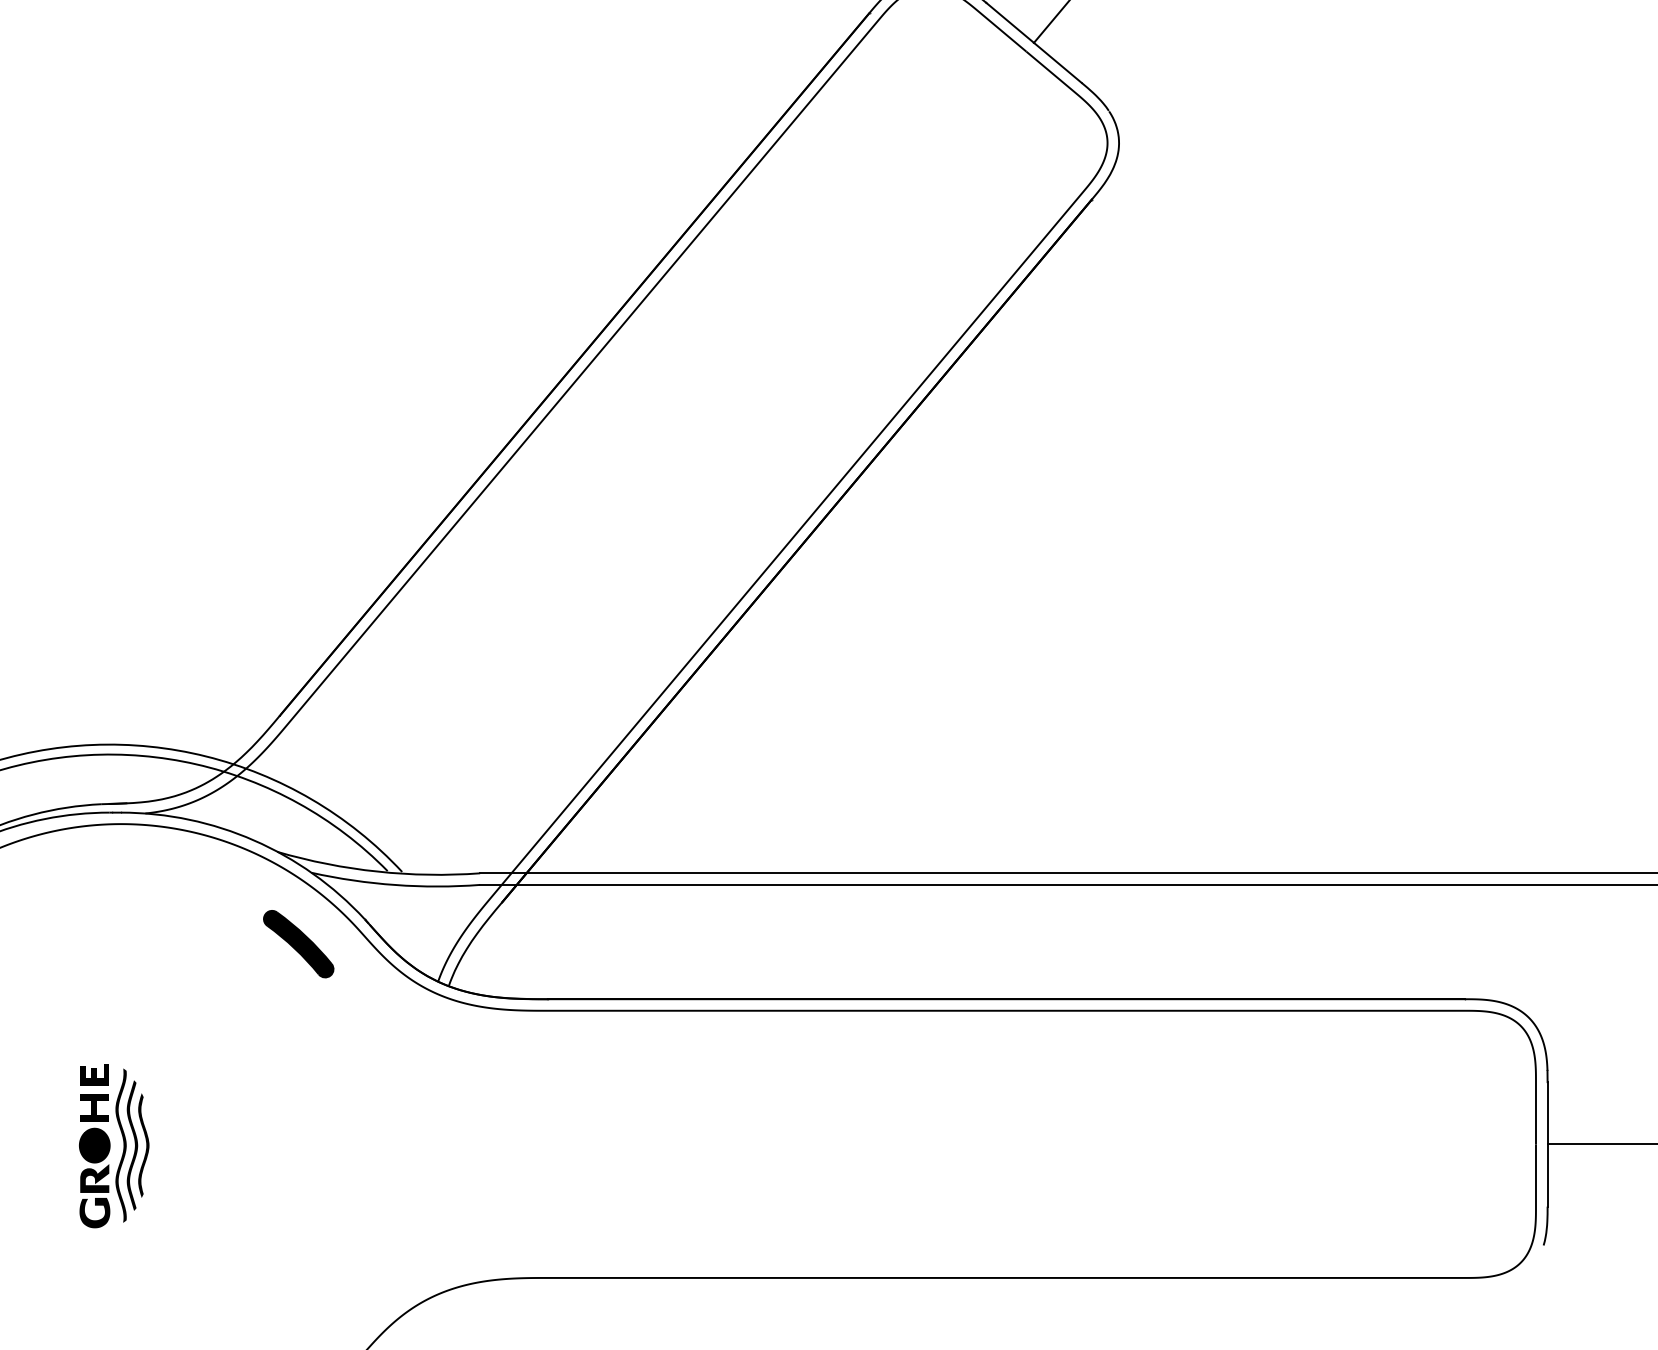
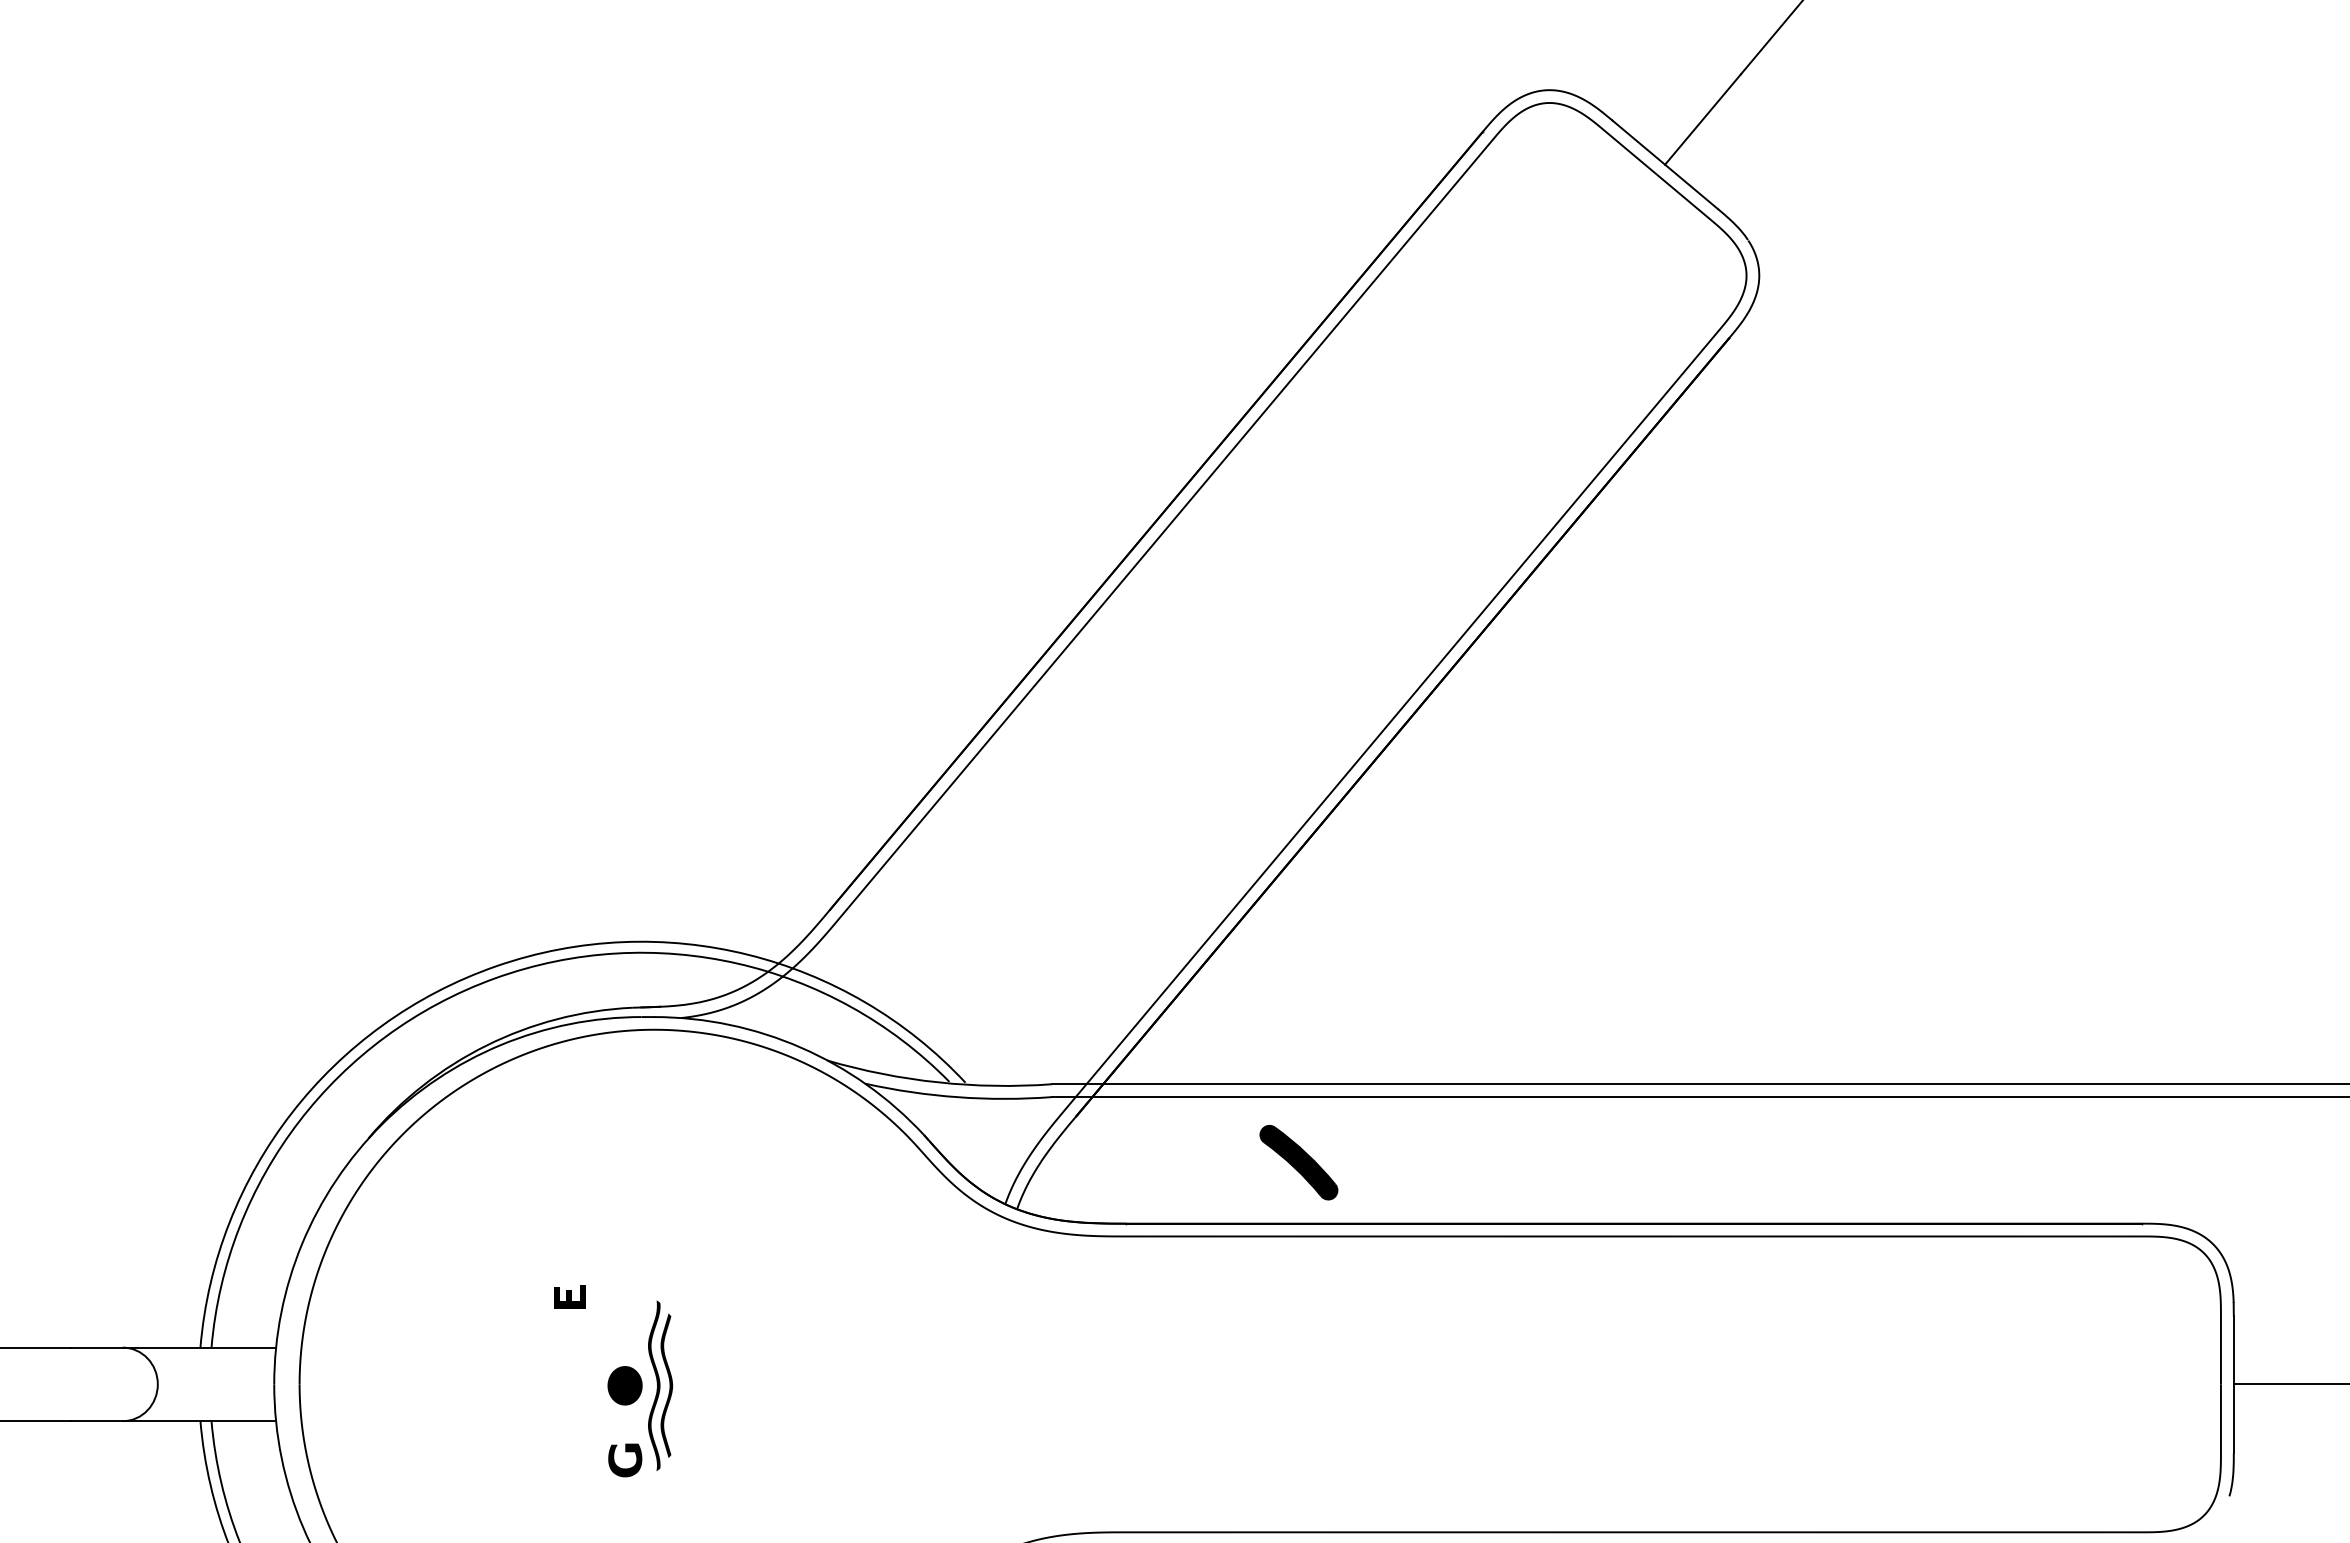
part: (298, 943) -> (1298, 1162), moved
part: (94, 1074) -> (569, 1296), moved
fill: (95, 1108) -> (625, 1344), removed
part: (143, 1145) -> (679, 1385), removed
fill: (95, 1178) -> (625, 1422), removed

